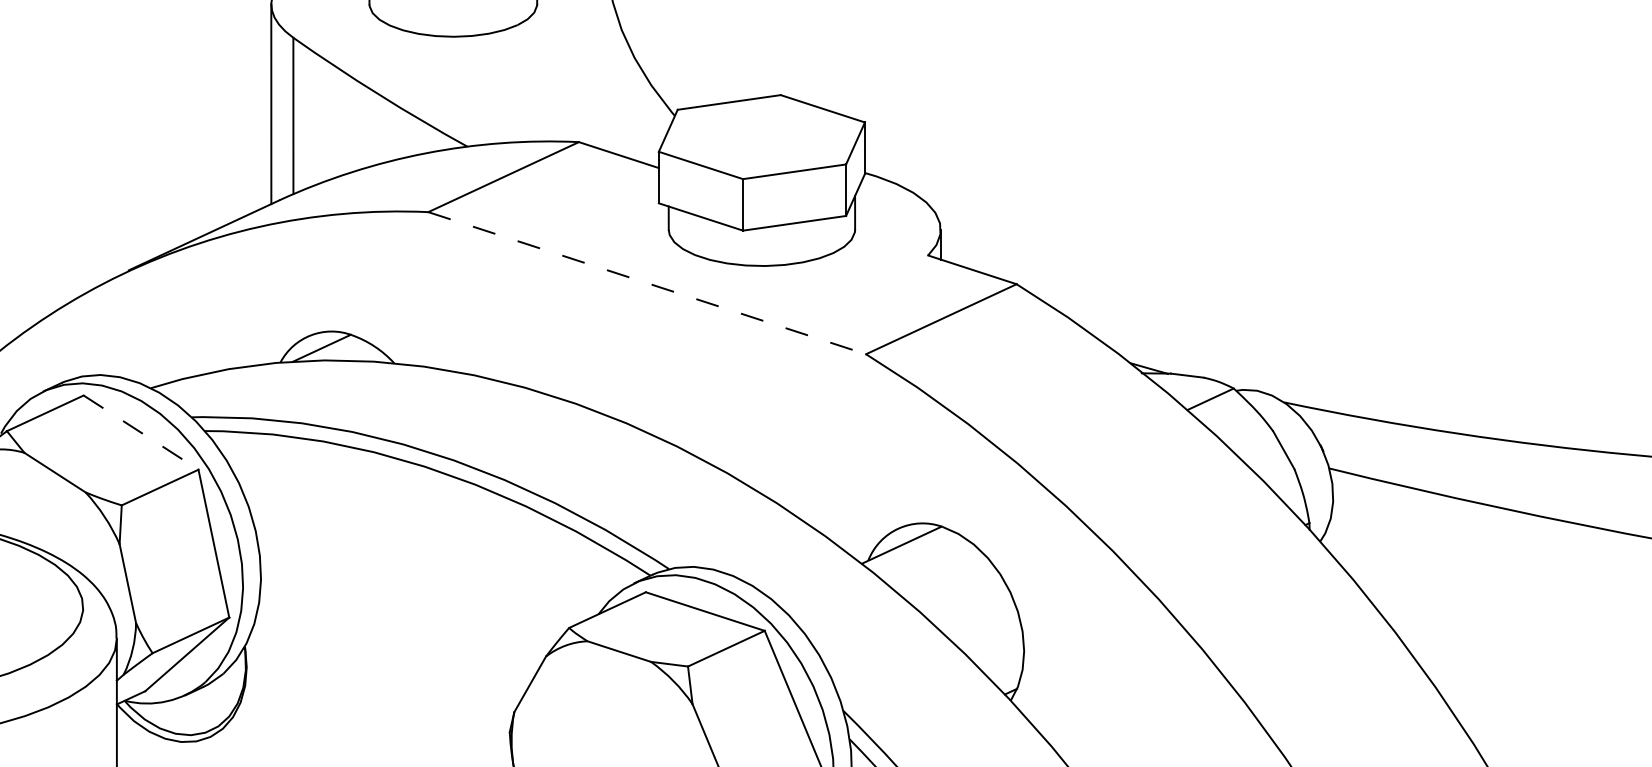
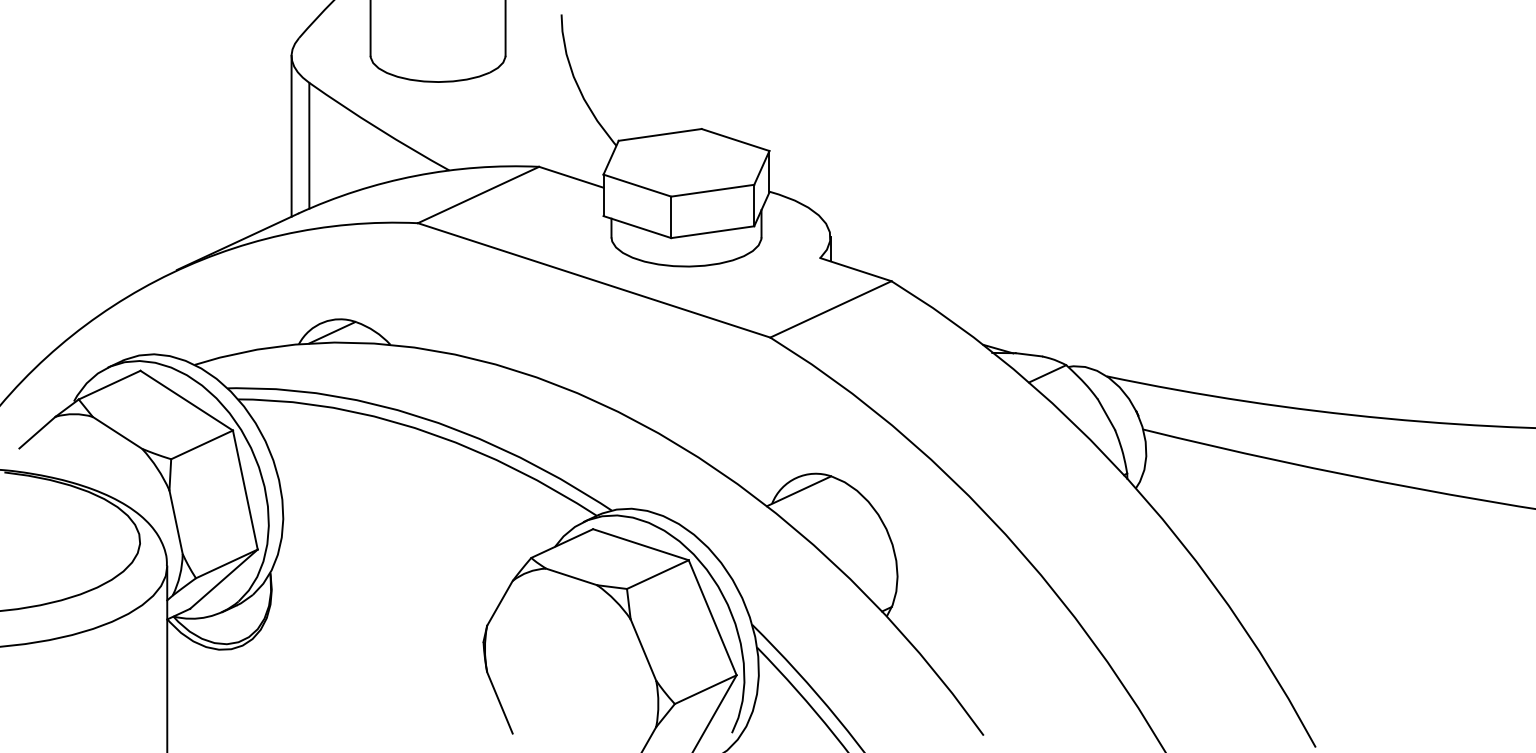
line: (647, 283) -> (594, 280), dashed -> solid
line: (142, 432) -> (187, 400), dashed -> solid

